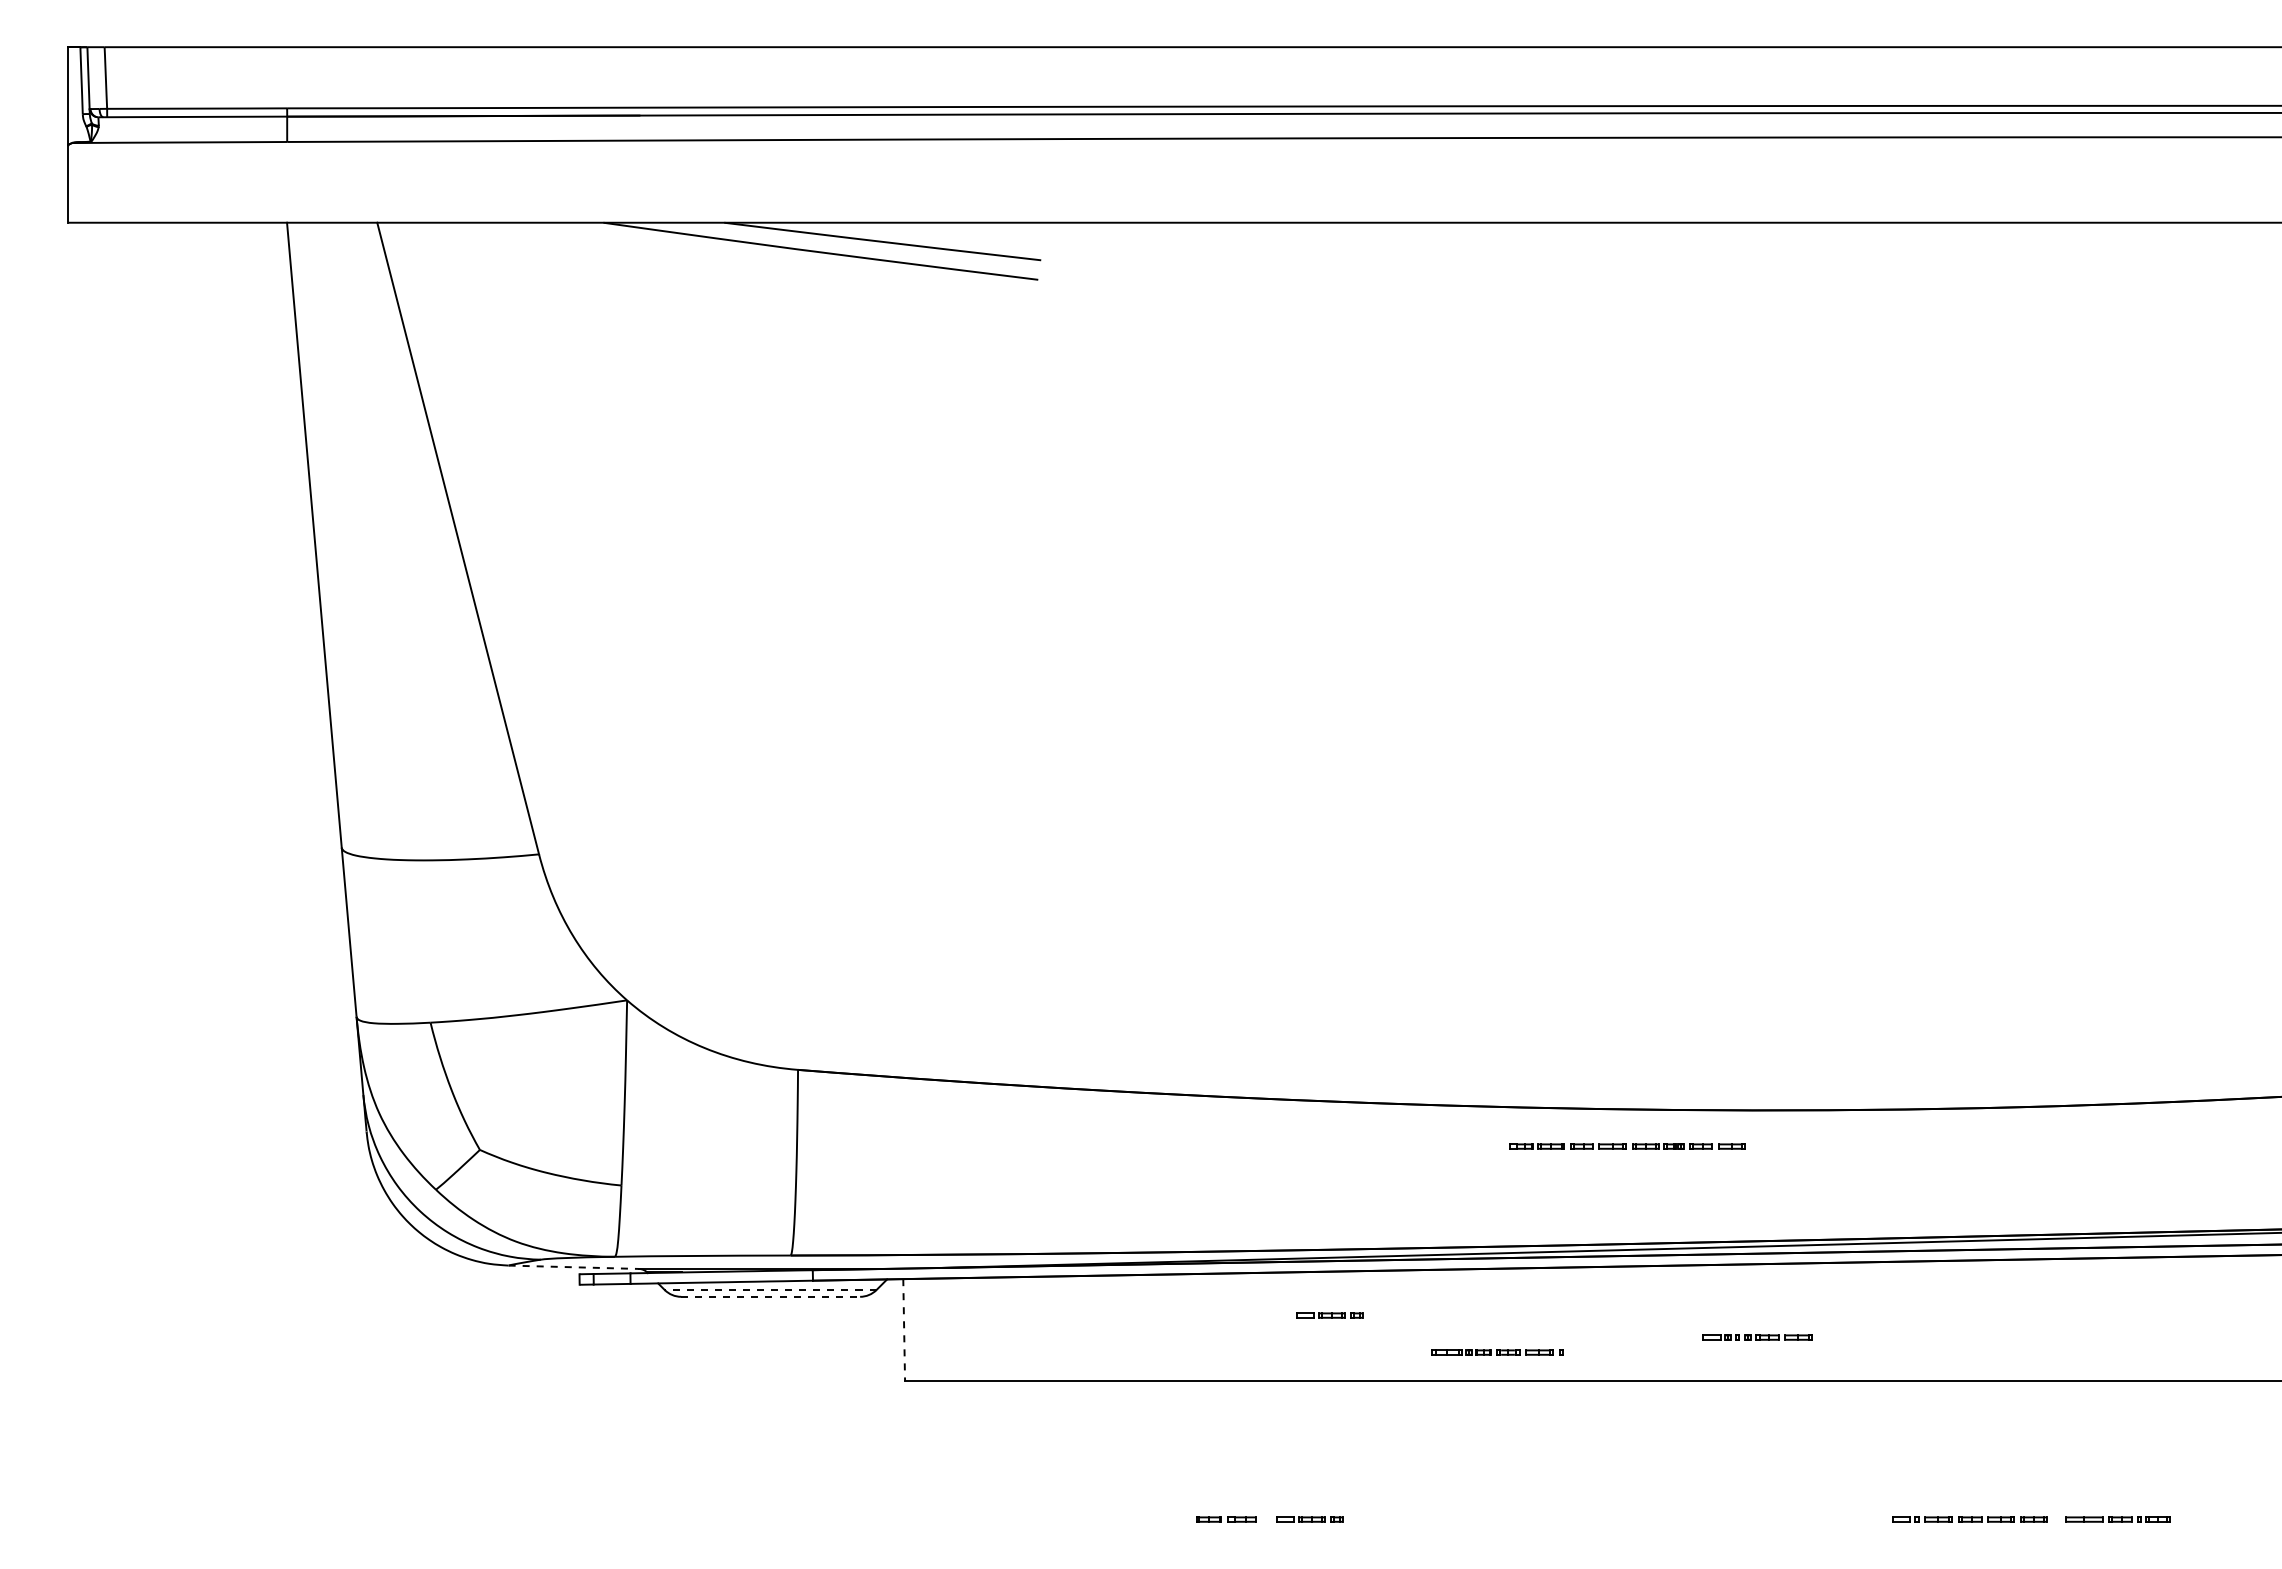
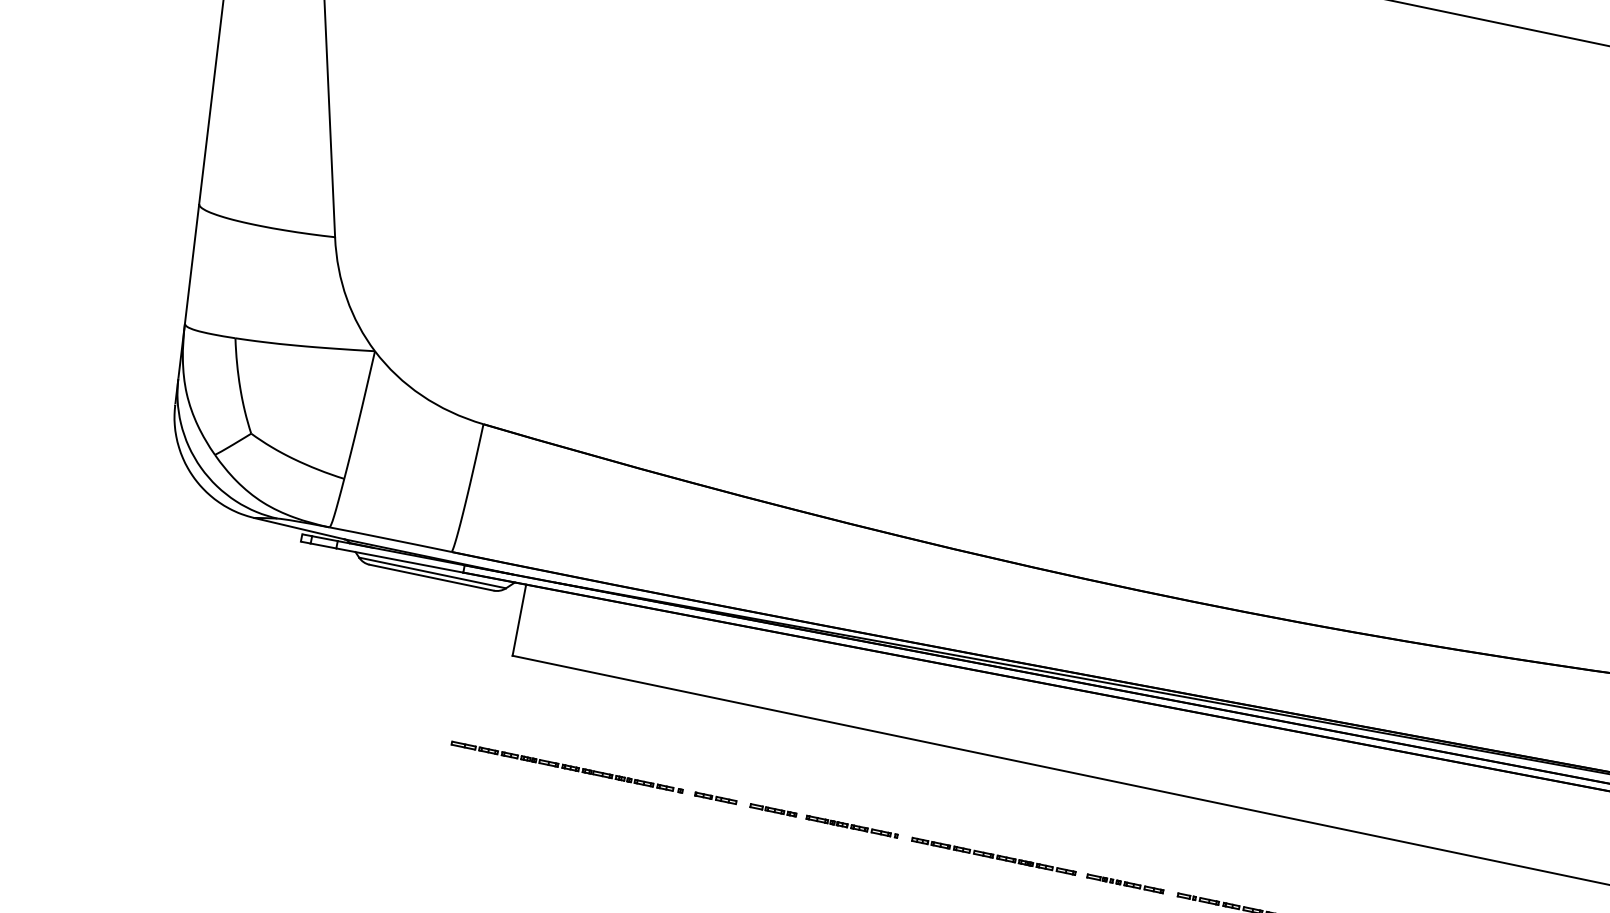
part: (1627, 1146) -> (993, 856), moved
line: (574, 1267) -> (299, 528), dashed -> solid
line: (770, 1290) -> (432, 573), dashed -> solid
line: (771, 1296) -> (432, 577), dashed -> solid
part: (1329, 1315) -> (816, 671), removed
line: (904, 1330) -> (519, 620), dashed -> solid
part: (1757, 1337) -> (1125, 883), moved
part: (1497, 1352) -> (852, 826), moved
part: (1012, 1519) -> (567, 767), added

